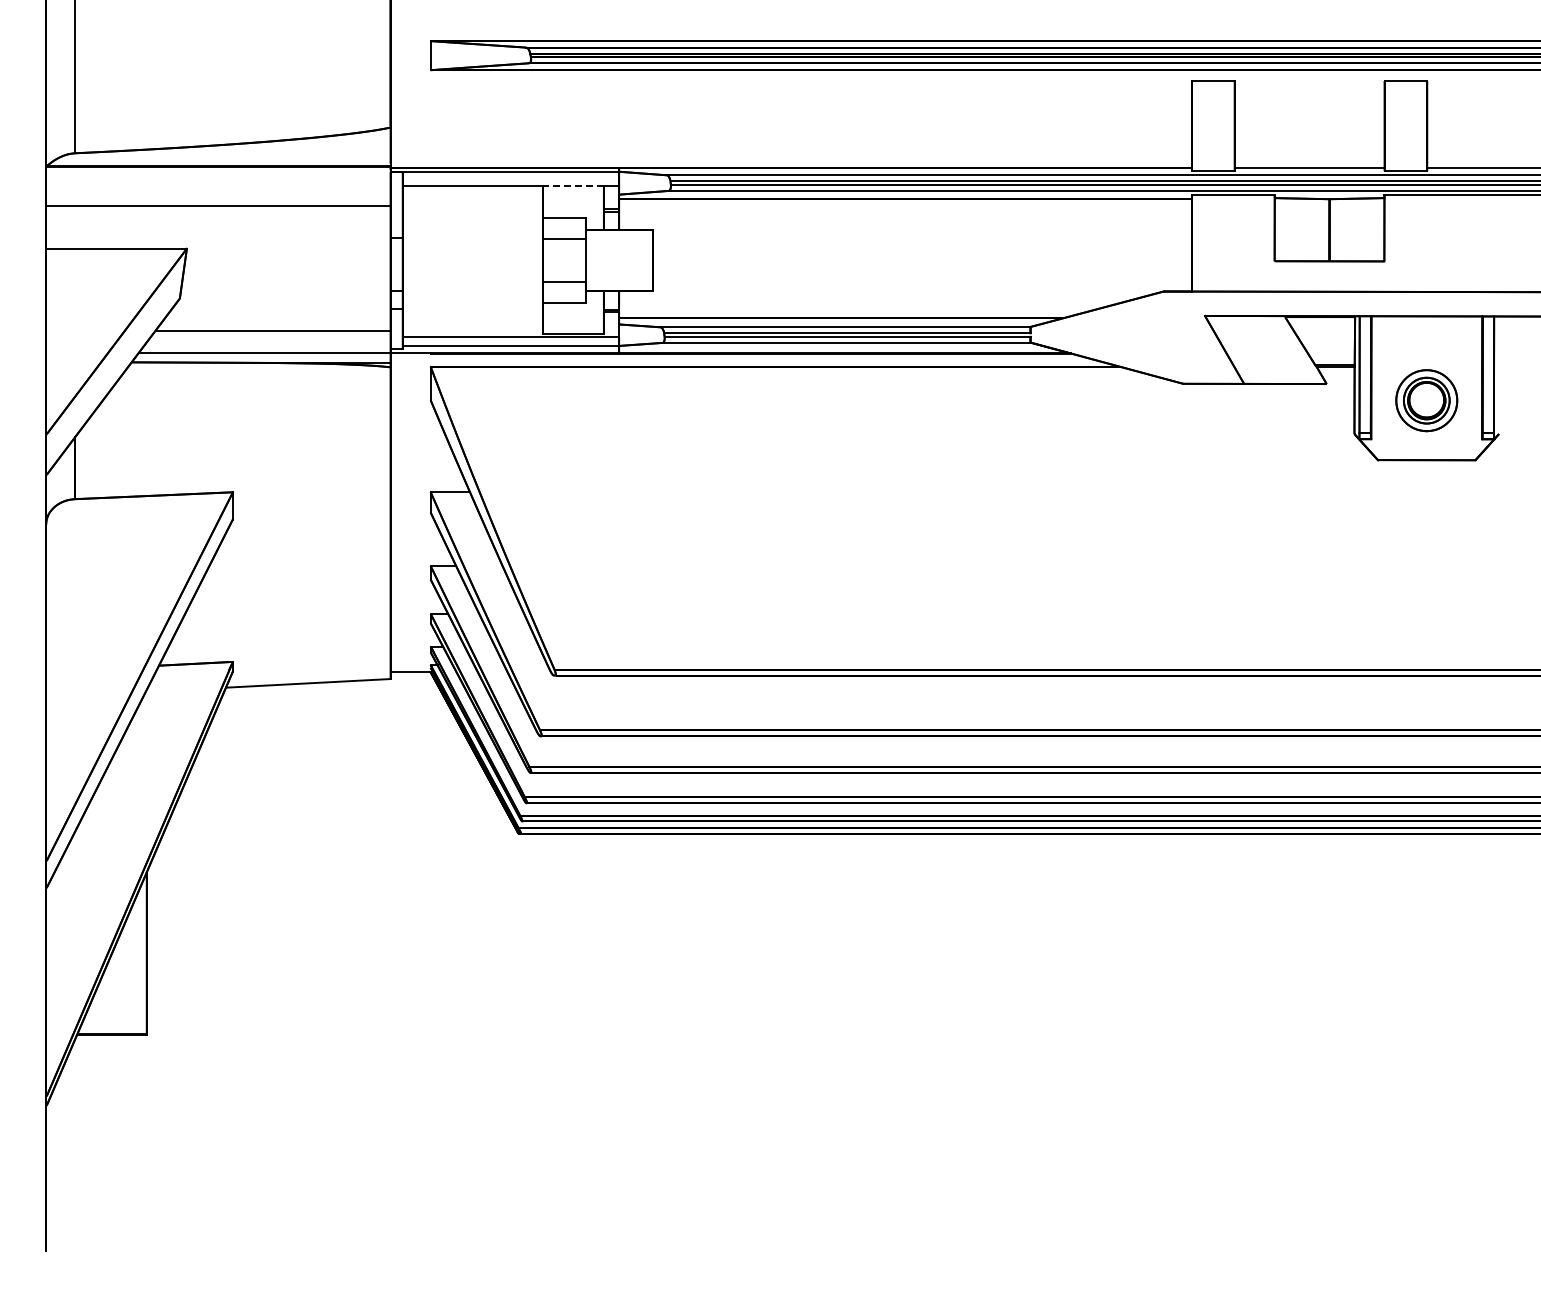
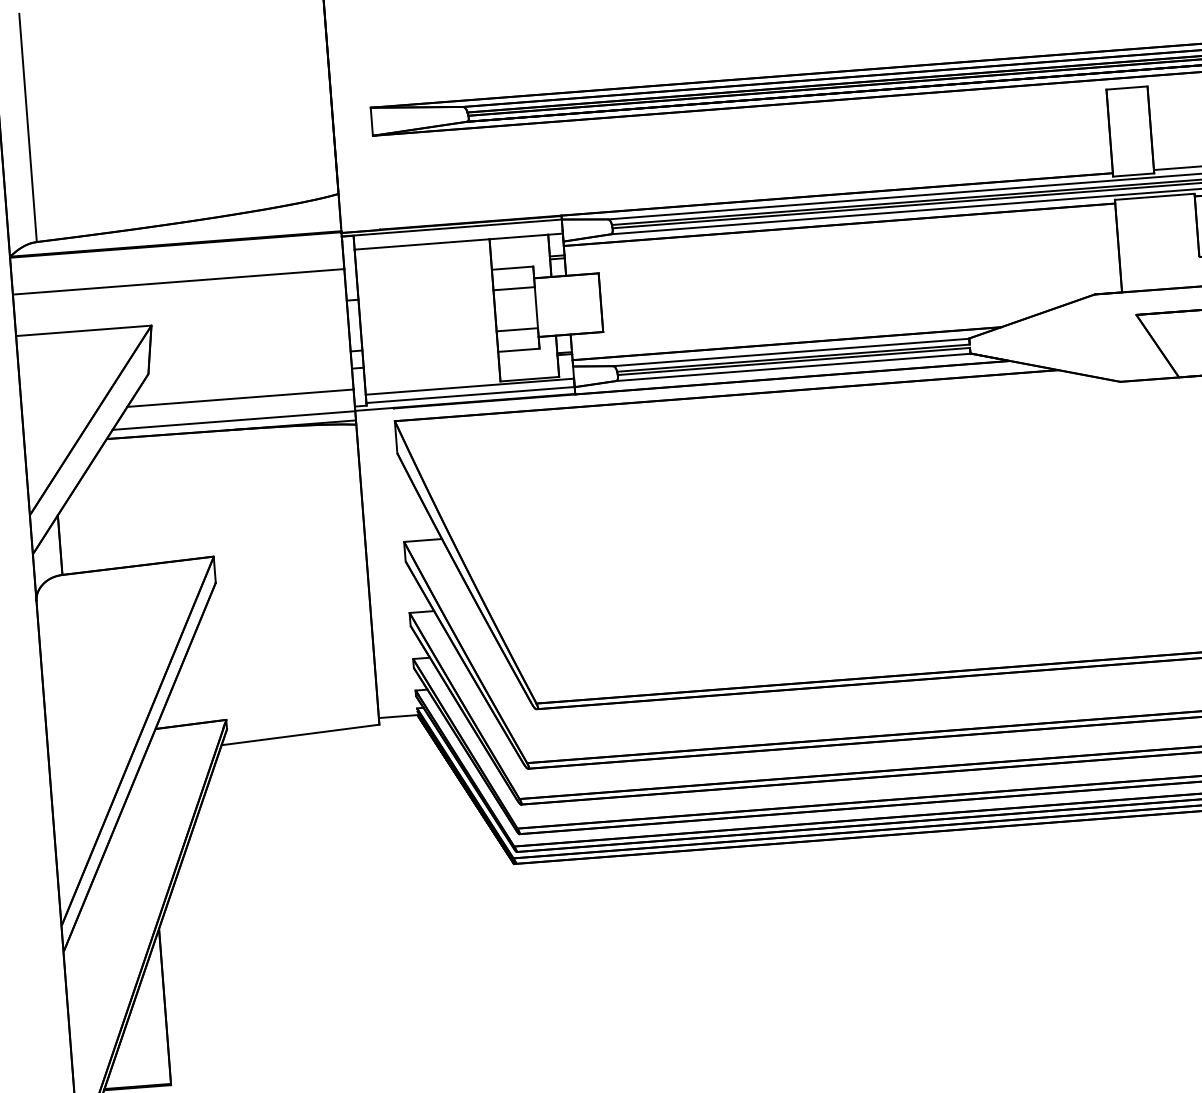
line: (572, 186) -> (518, 237), dashed -> solid

